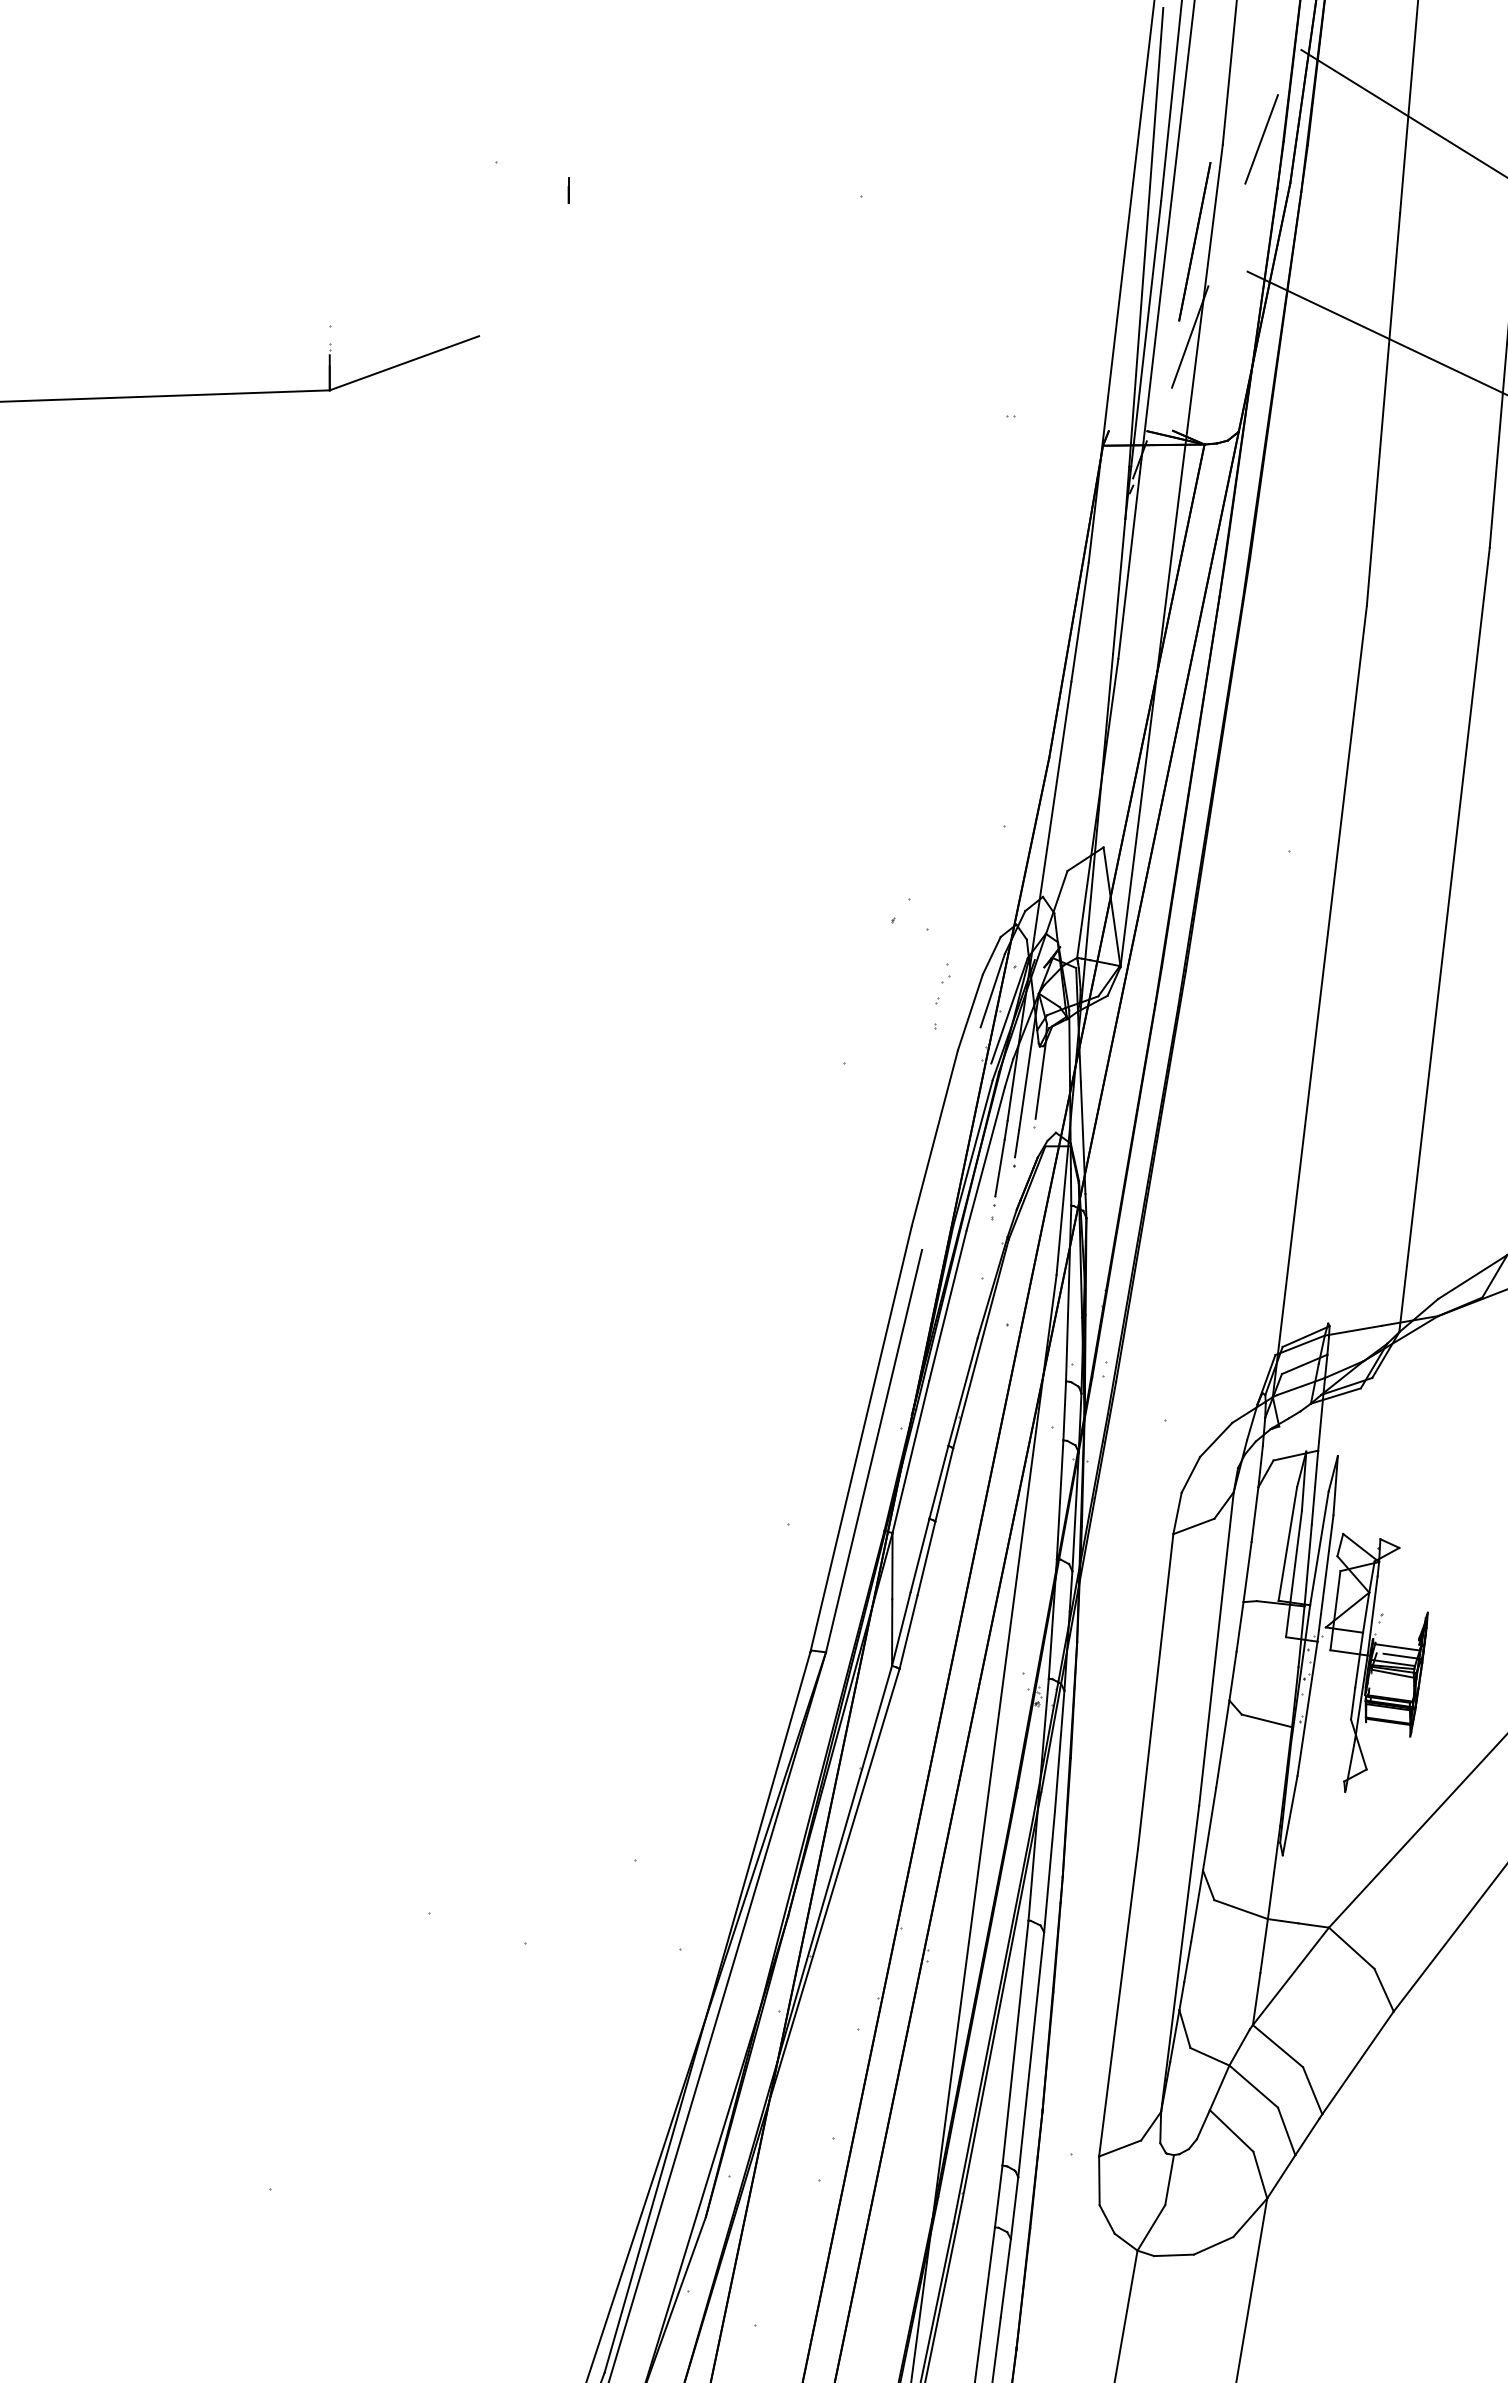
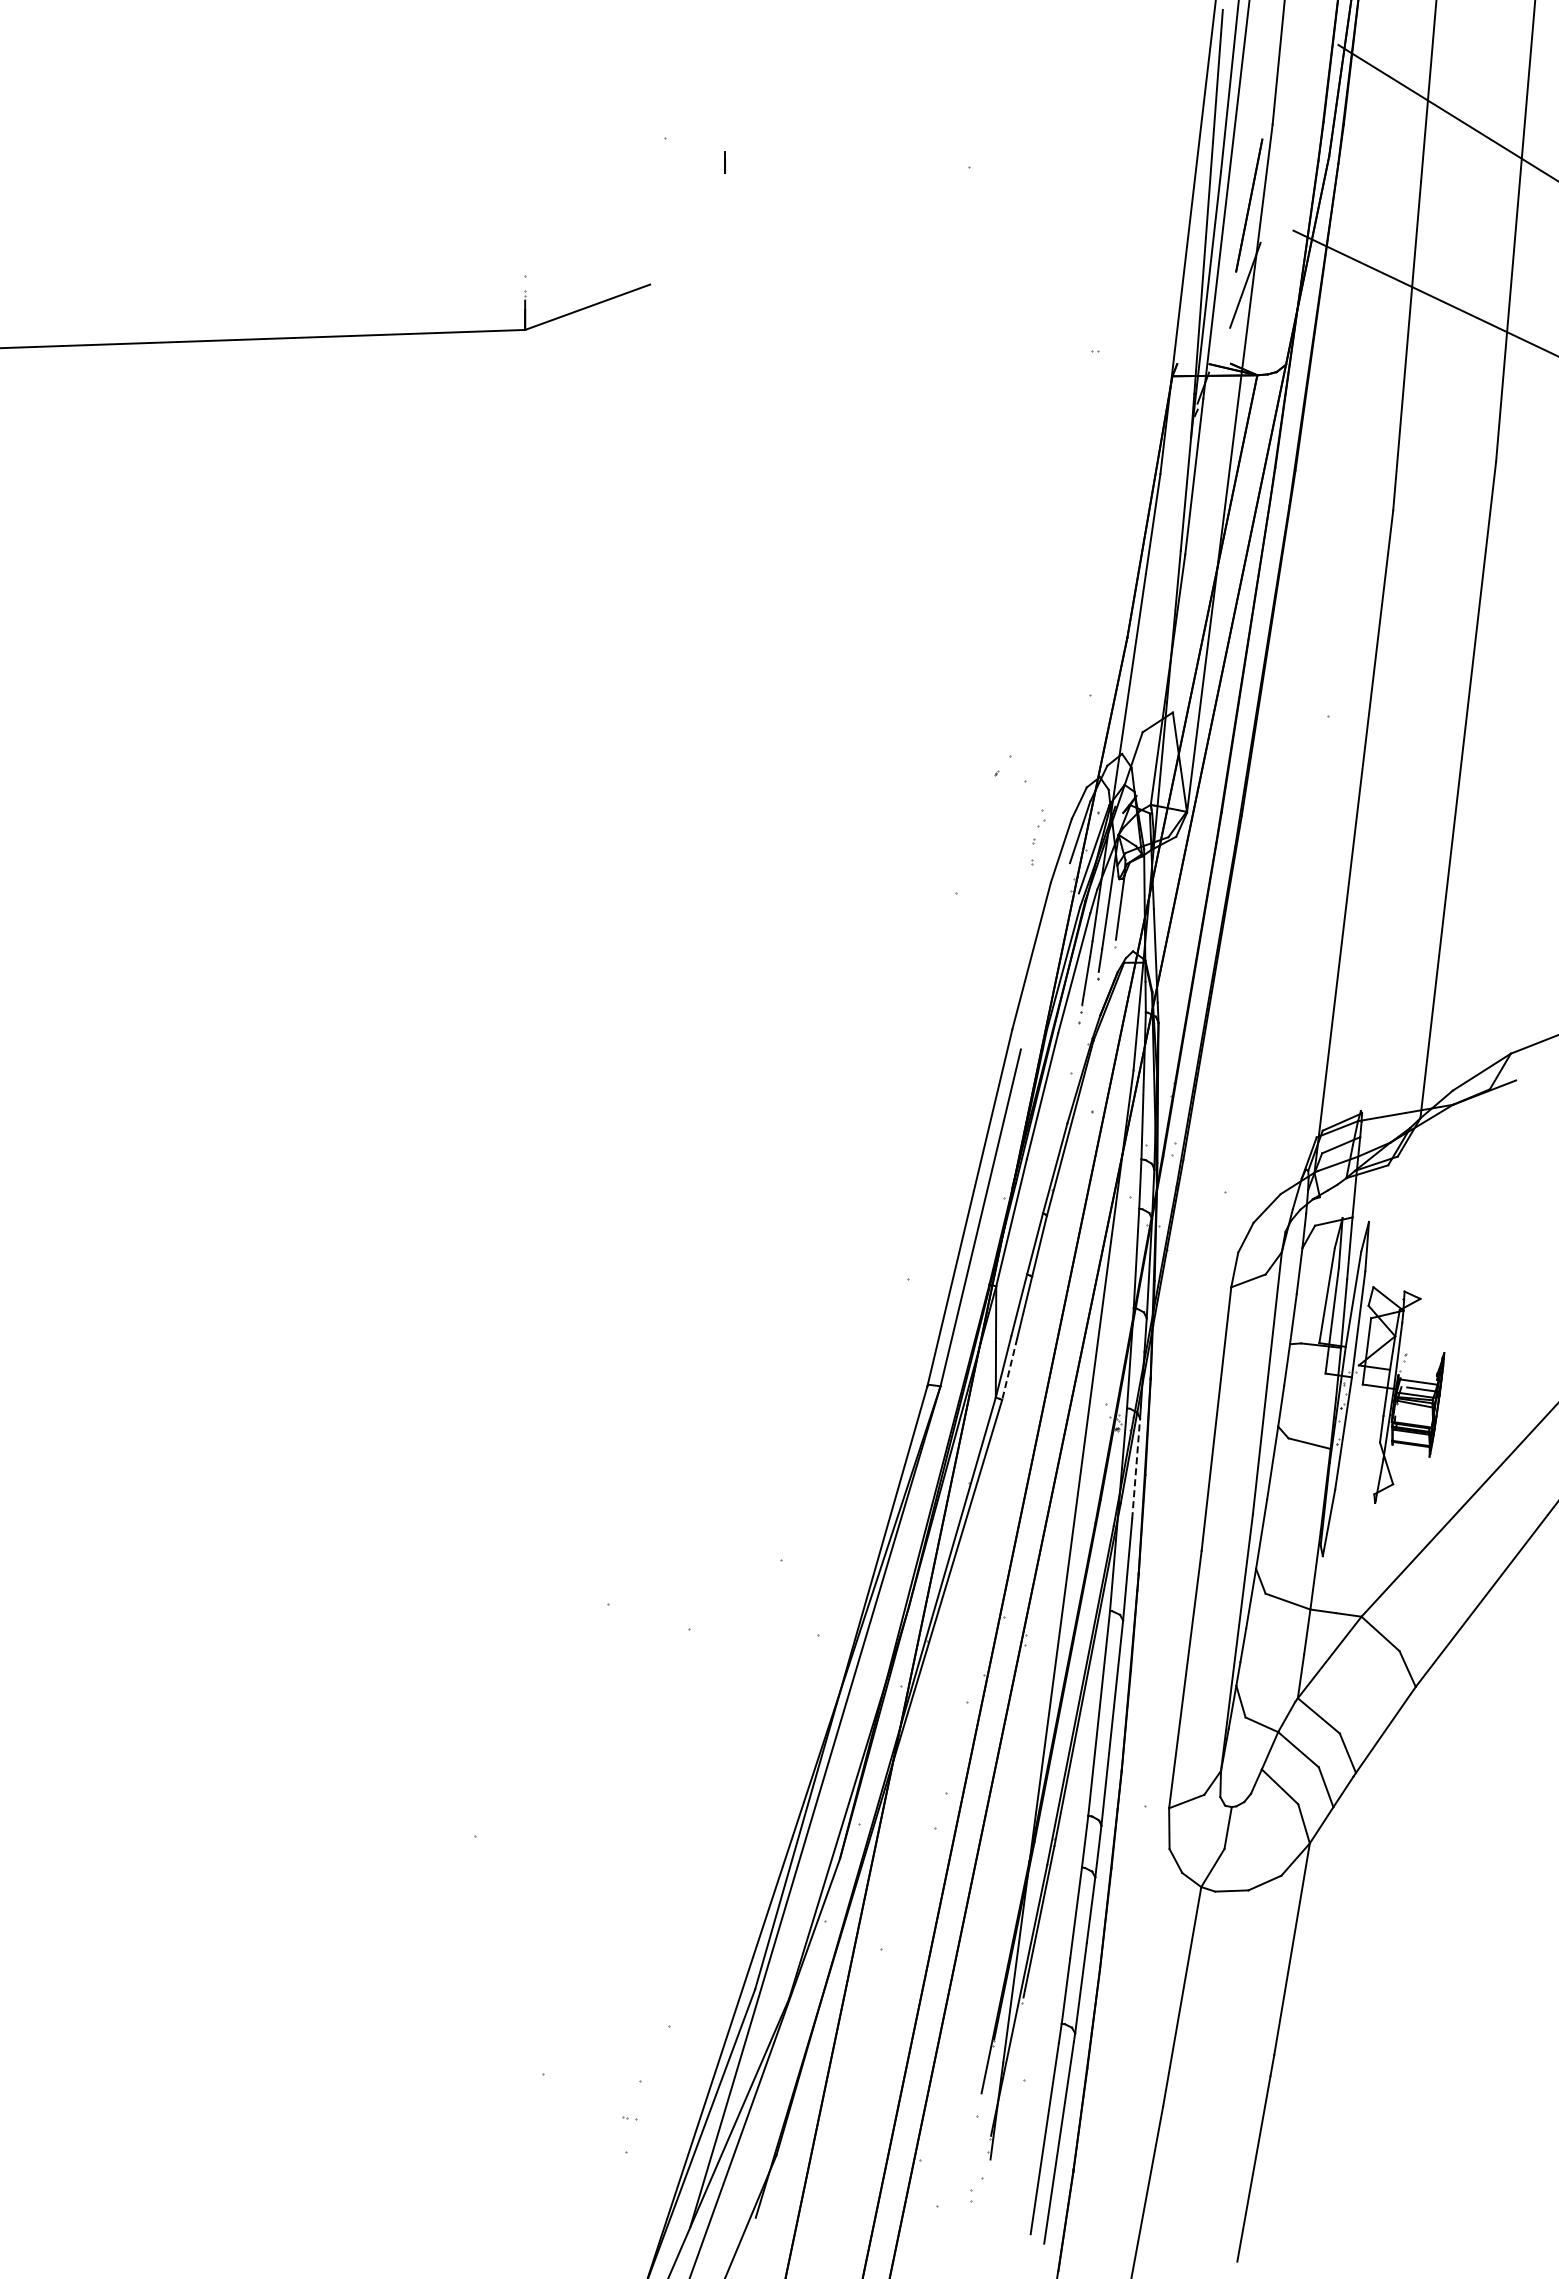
line: (1260, 138) -> (1304, 119), removed
line: (908, 1632) -> (1009, 1369), solid -> dashed
line: (1060, 1750) -> (1136, 1468), solid -> dashed

